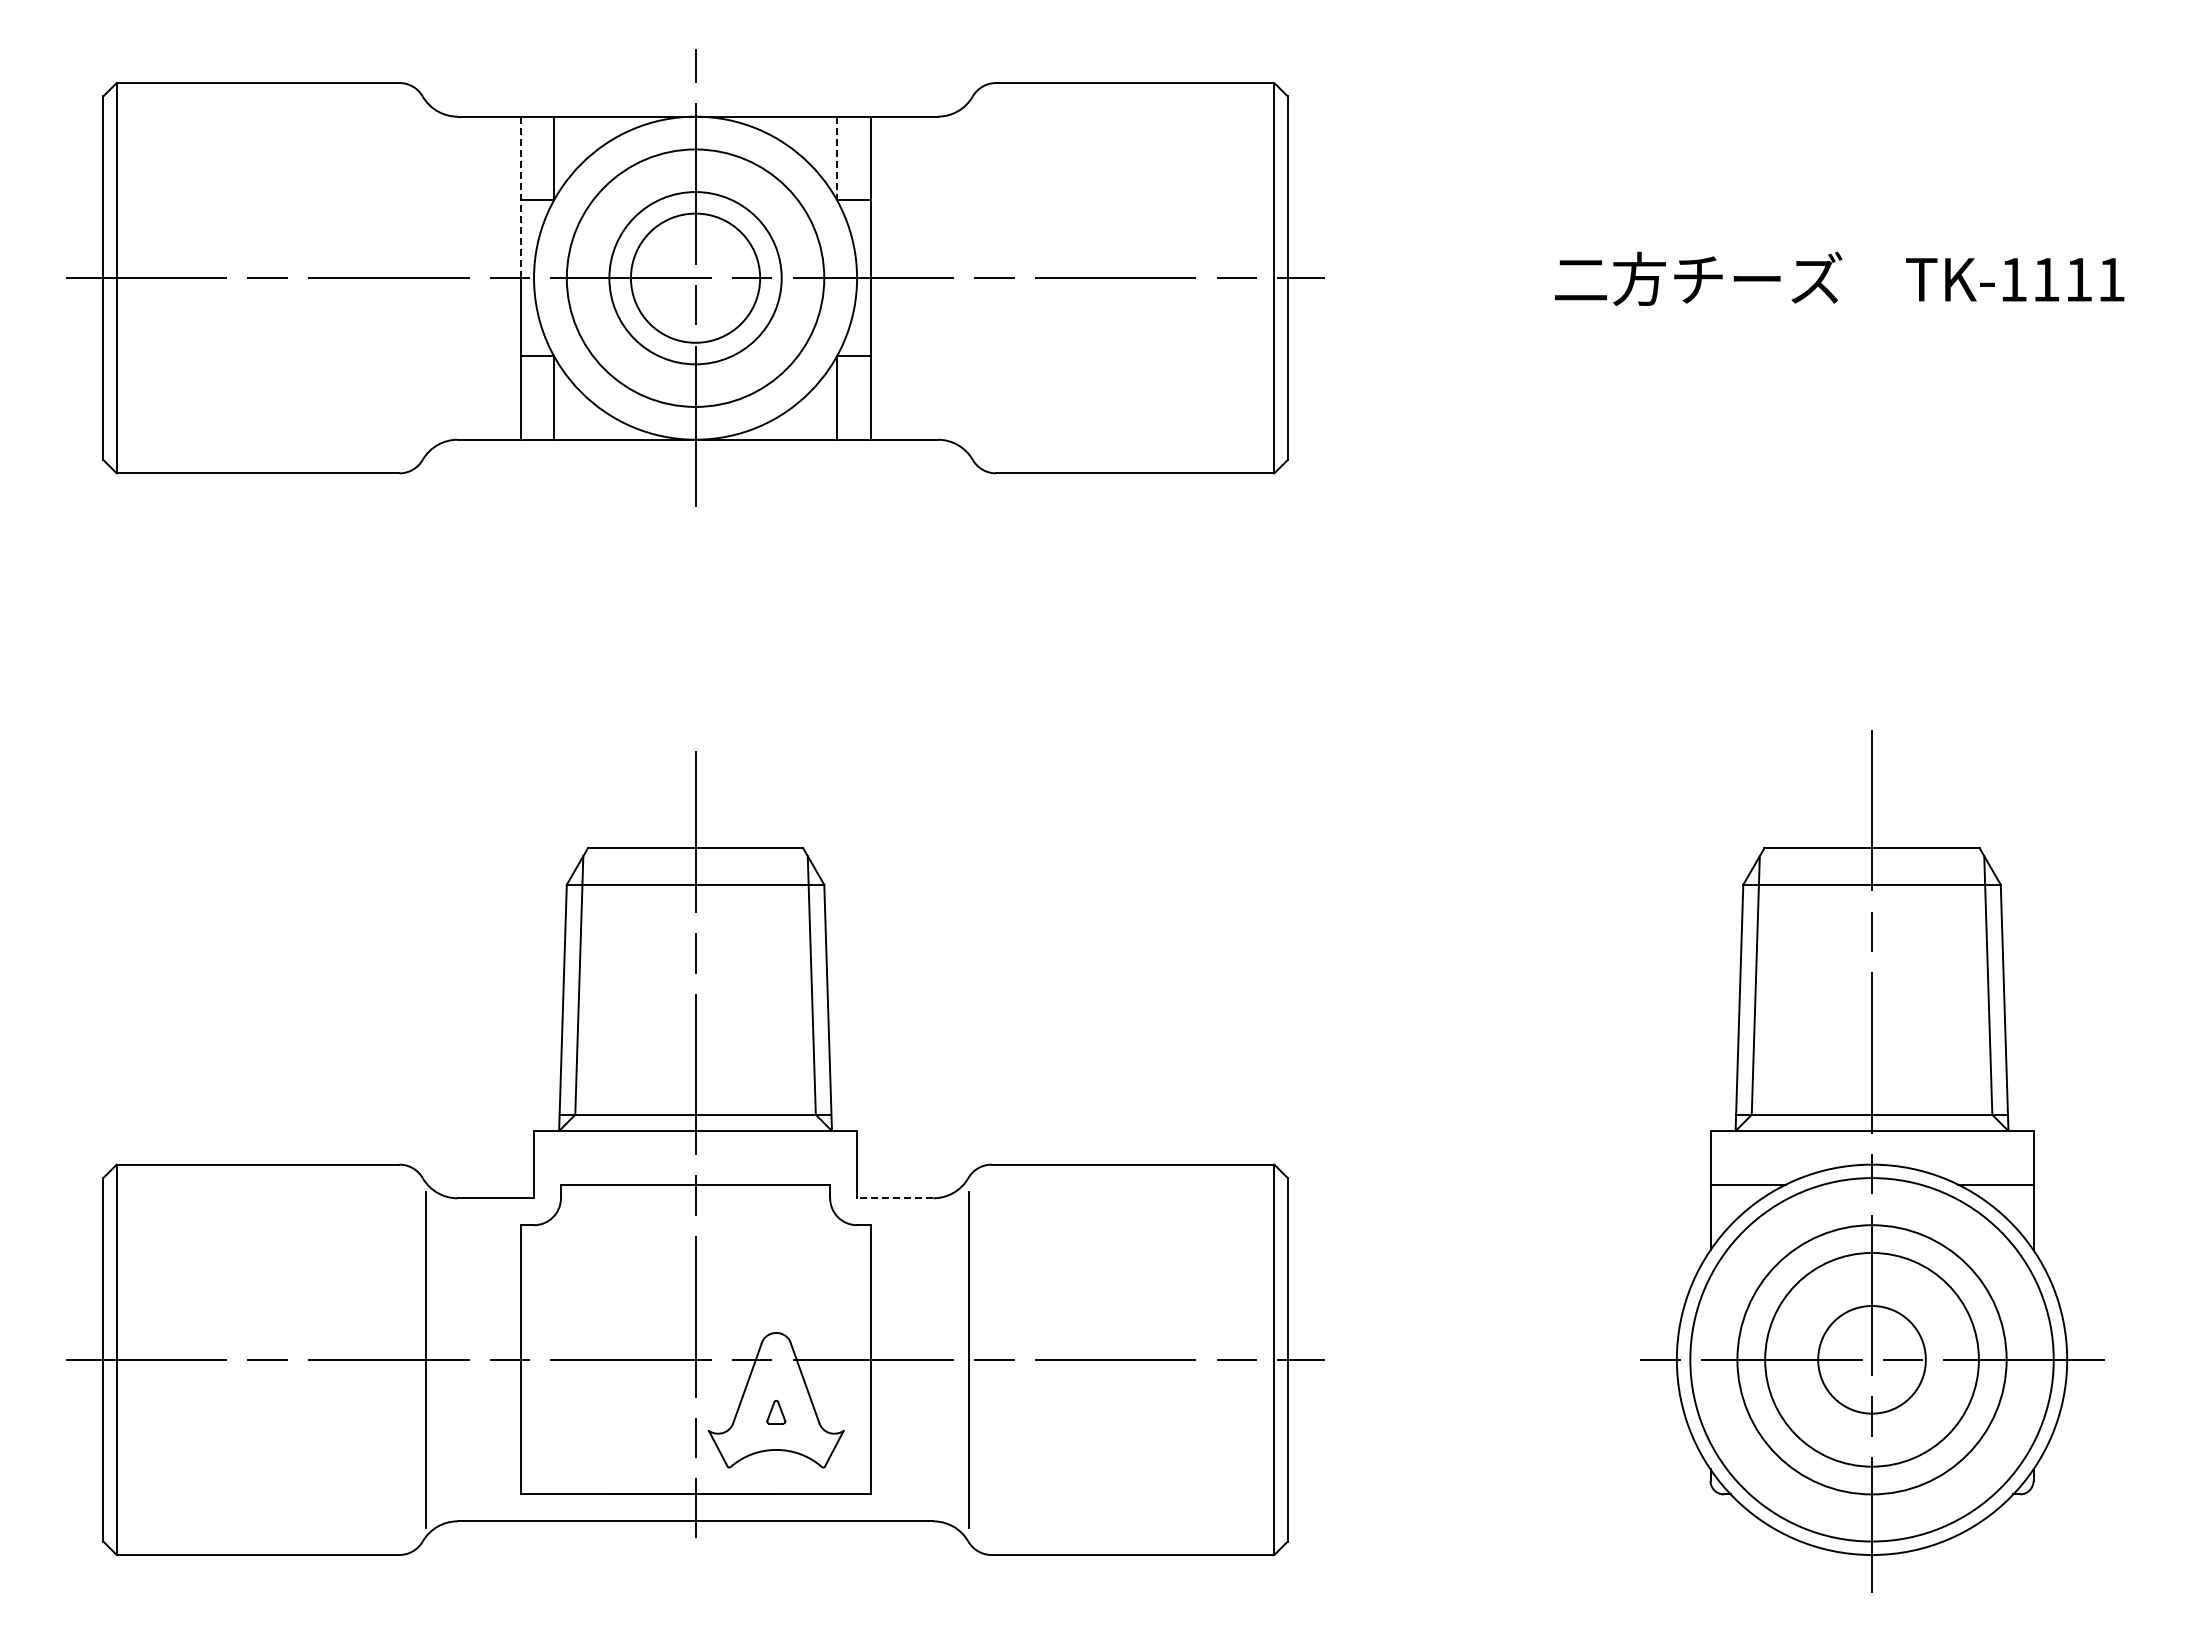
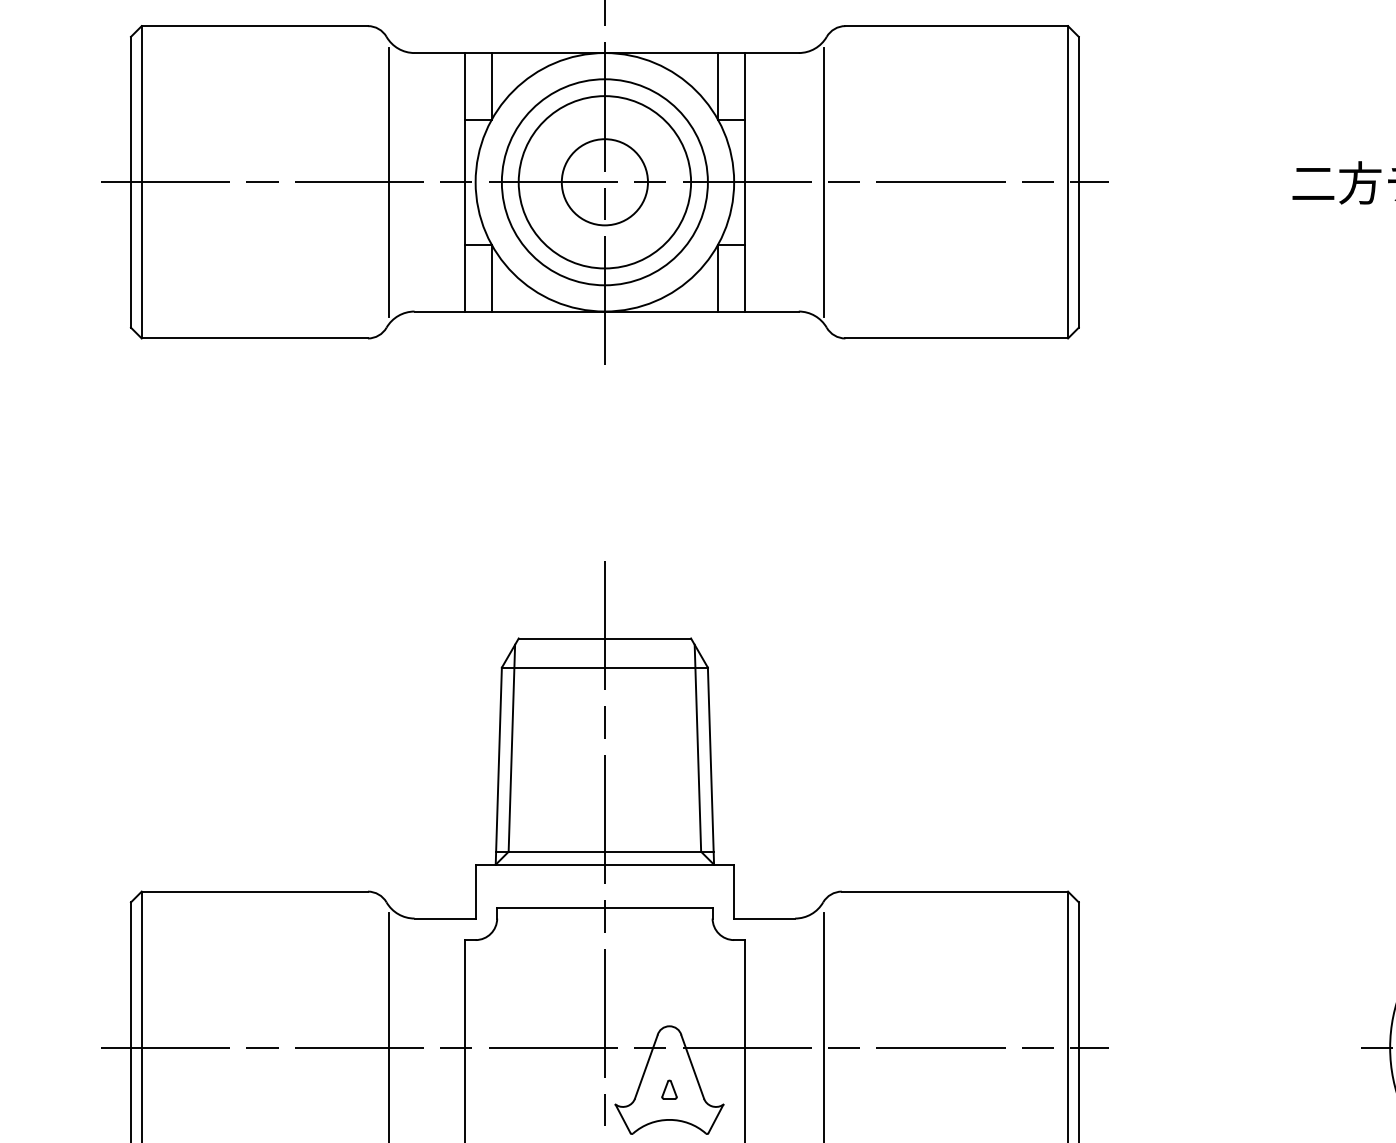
line: (836, 158) -> (717, 86), dashed -> solid
line: (520, 197) -> (464, 117), dashed -> solid
line: (426, 277) -> (389, 181), added
circle: (695, 277) -> (604, 181), size x1.67
line: (969, 277) -> (824, 181), added
circle: (695, 278) -> (604, 182), size x0.62
line: (894, 1198) -> (764, 918), dashed -> solid

